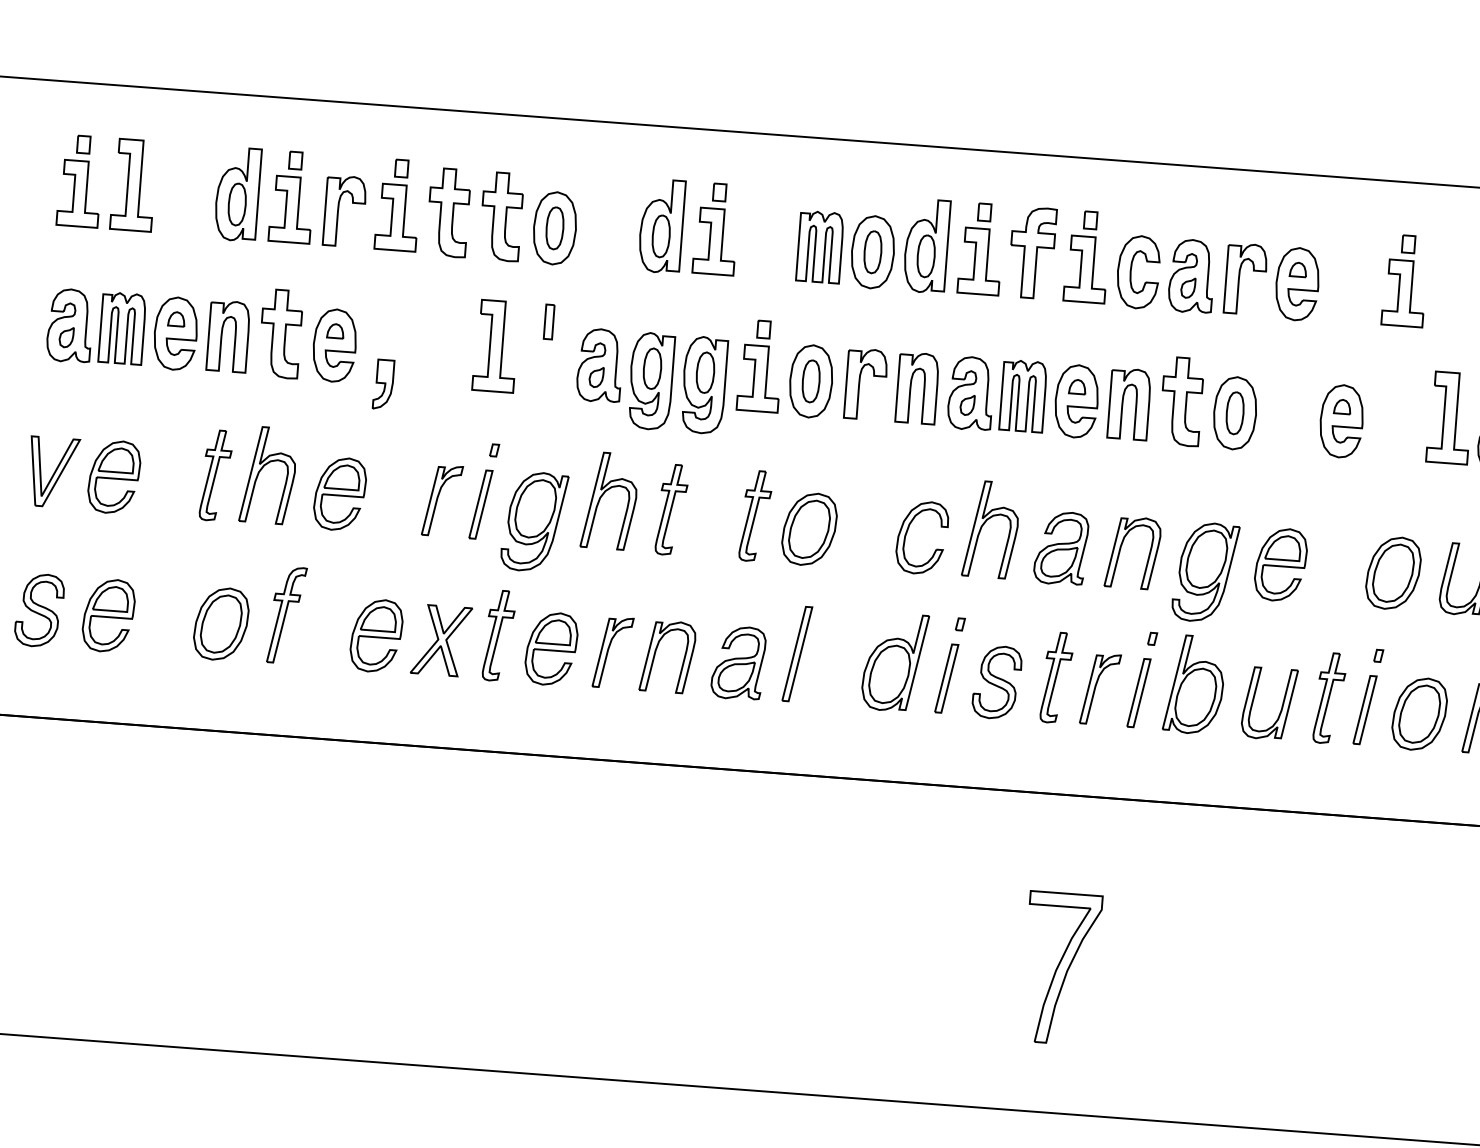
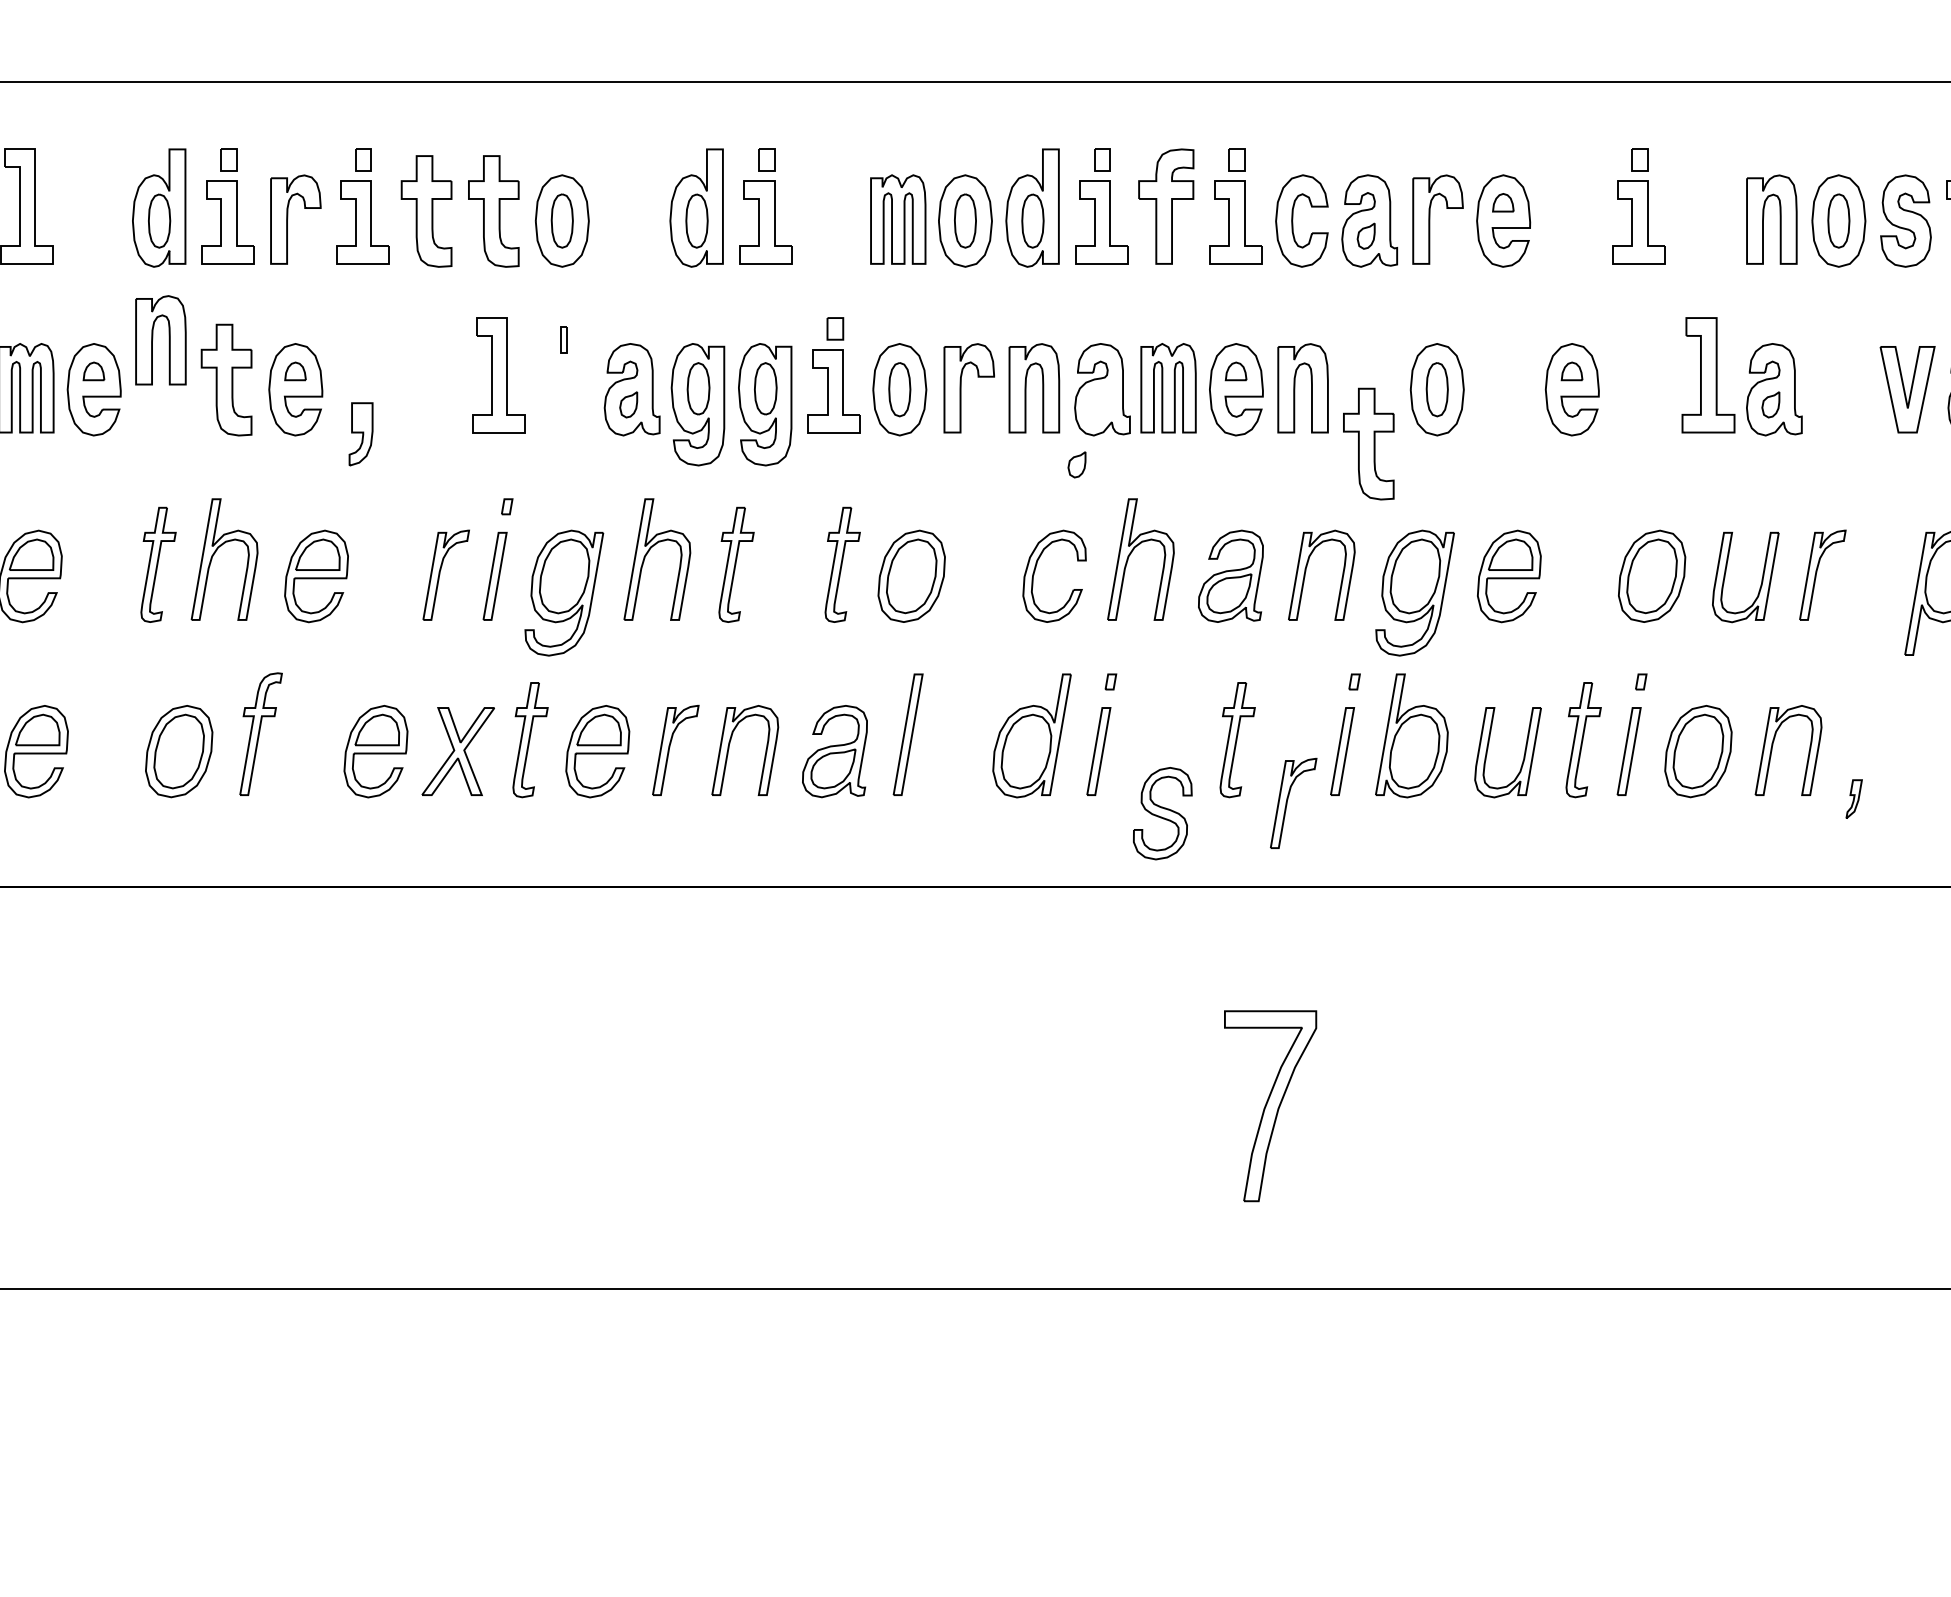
part: (548, 321) -> (563, 339), size x0.6
part: (222, 335) -> (153, 339), moved
part: (1181, 401) -> (1368, 443), moved
part: (967, 404) -> (1076, 464), moved
part: (996, 682) -> (1162, 813), moved
part: (1100, 688) -> (1293, 802), moved

